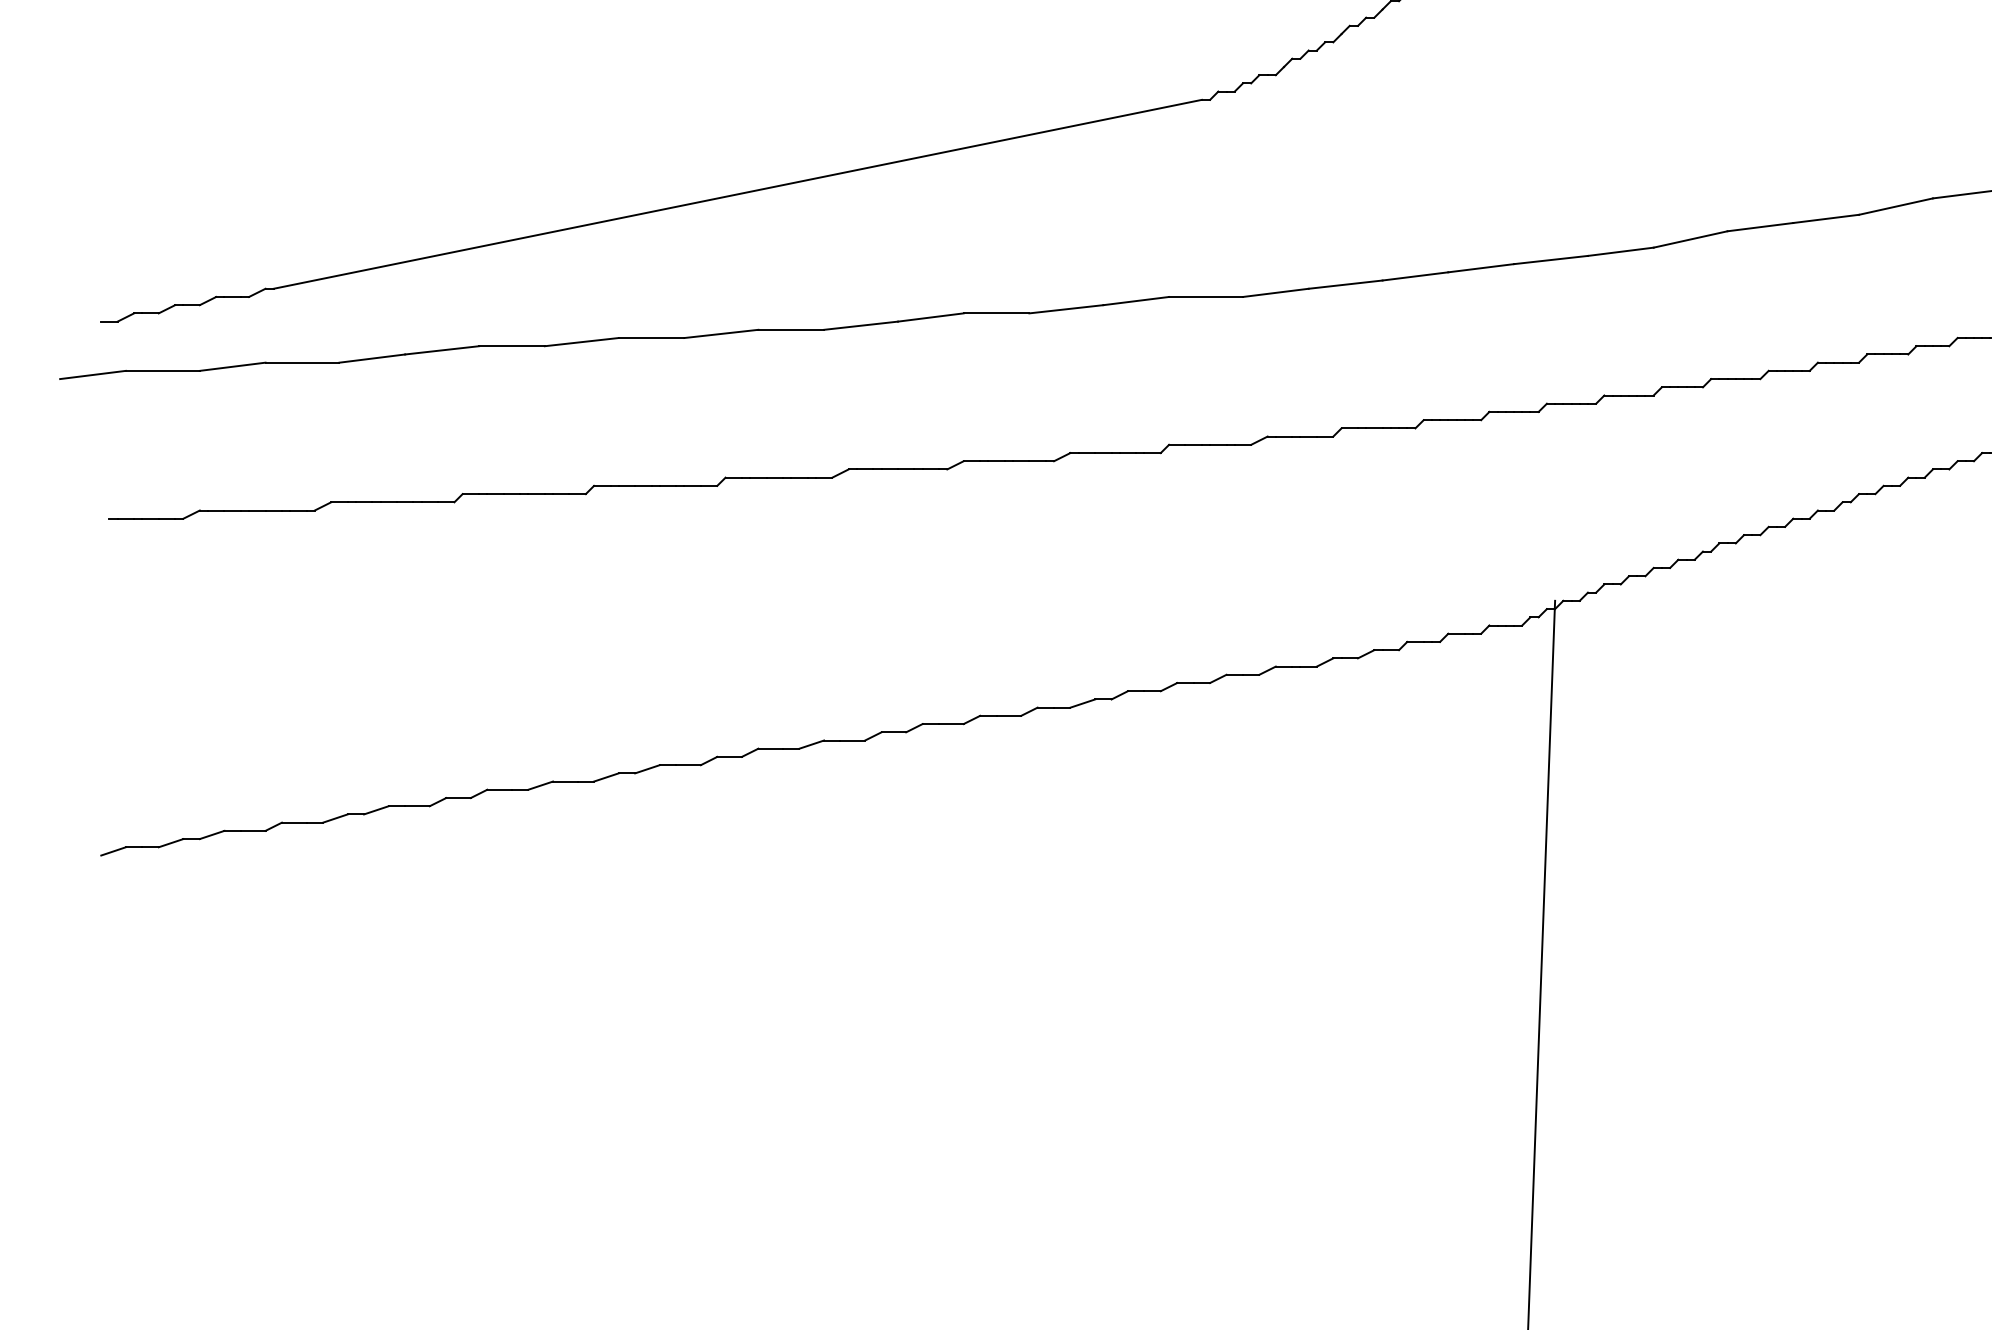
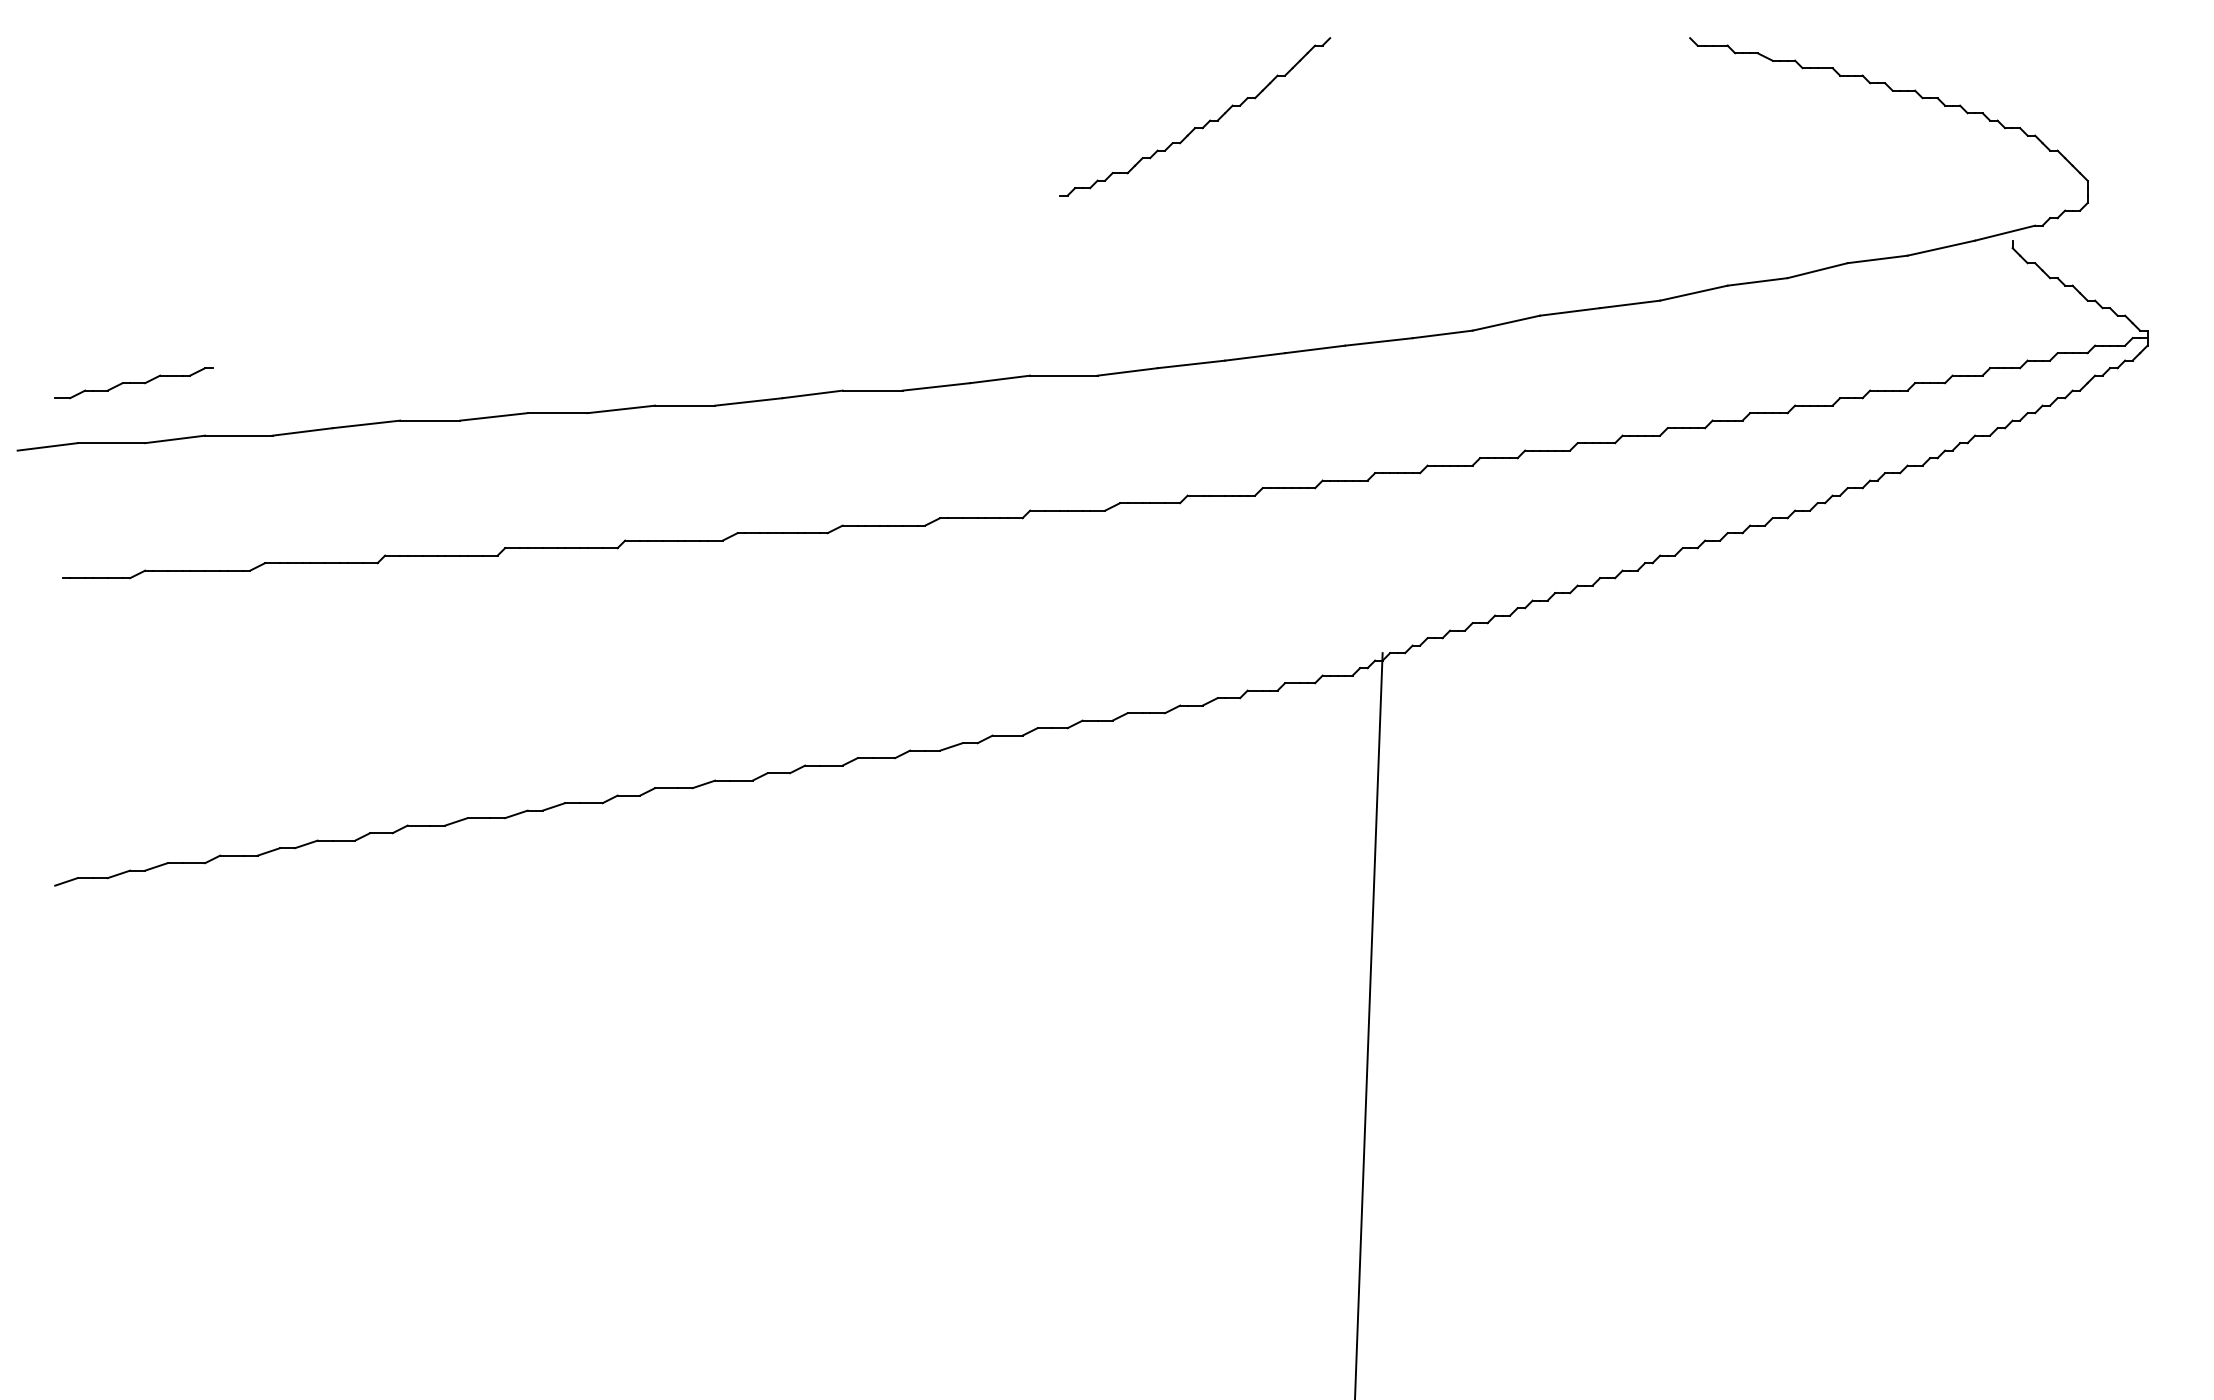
line: (737, 193) -> (636, 281), removed

